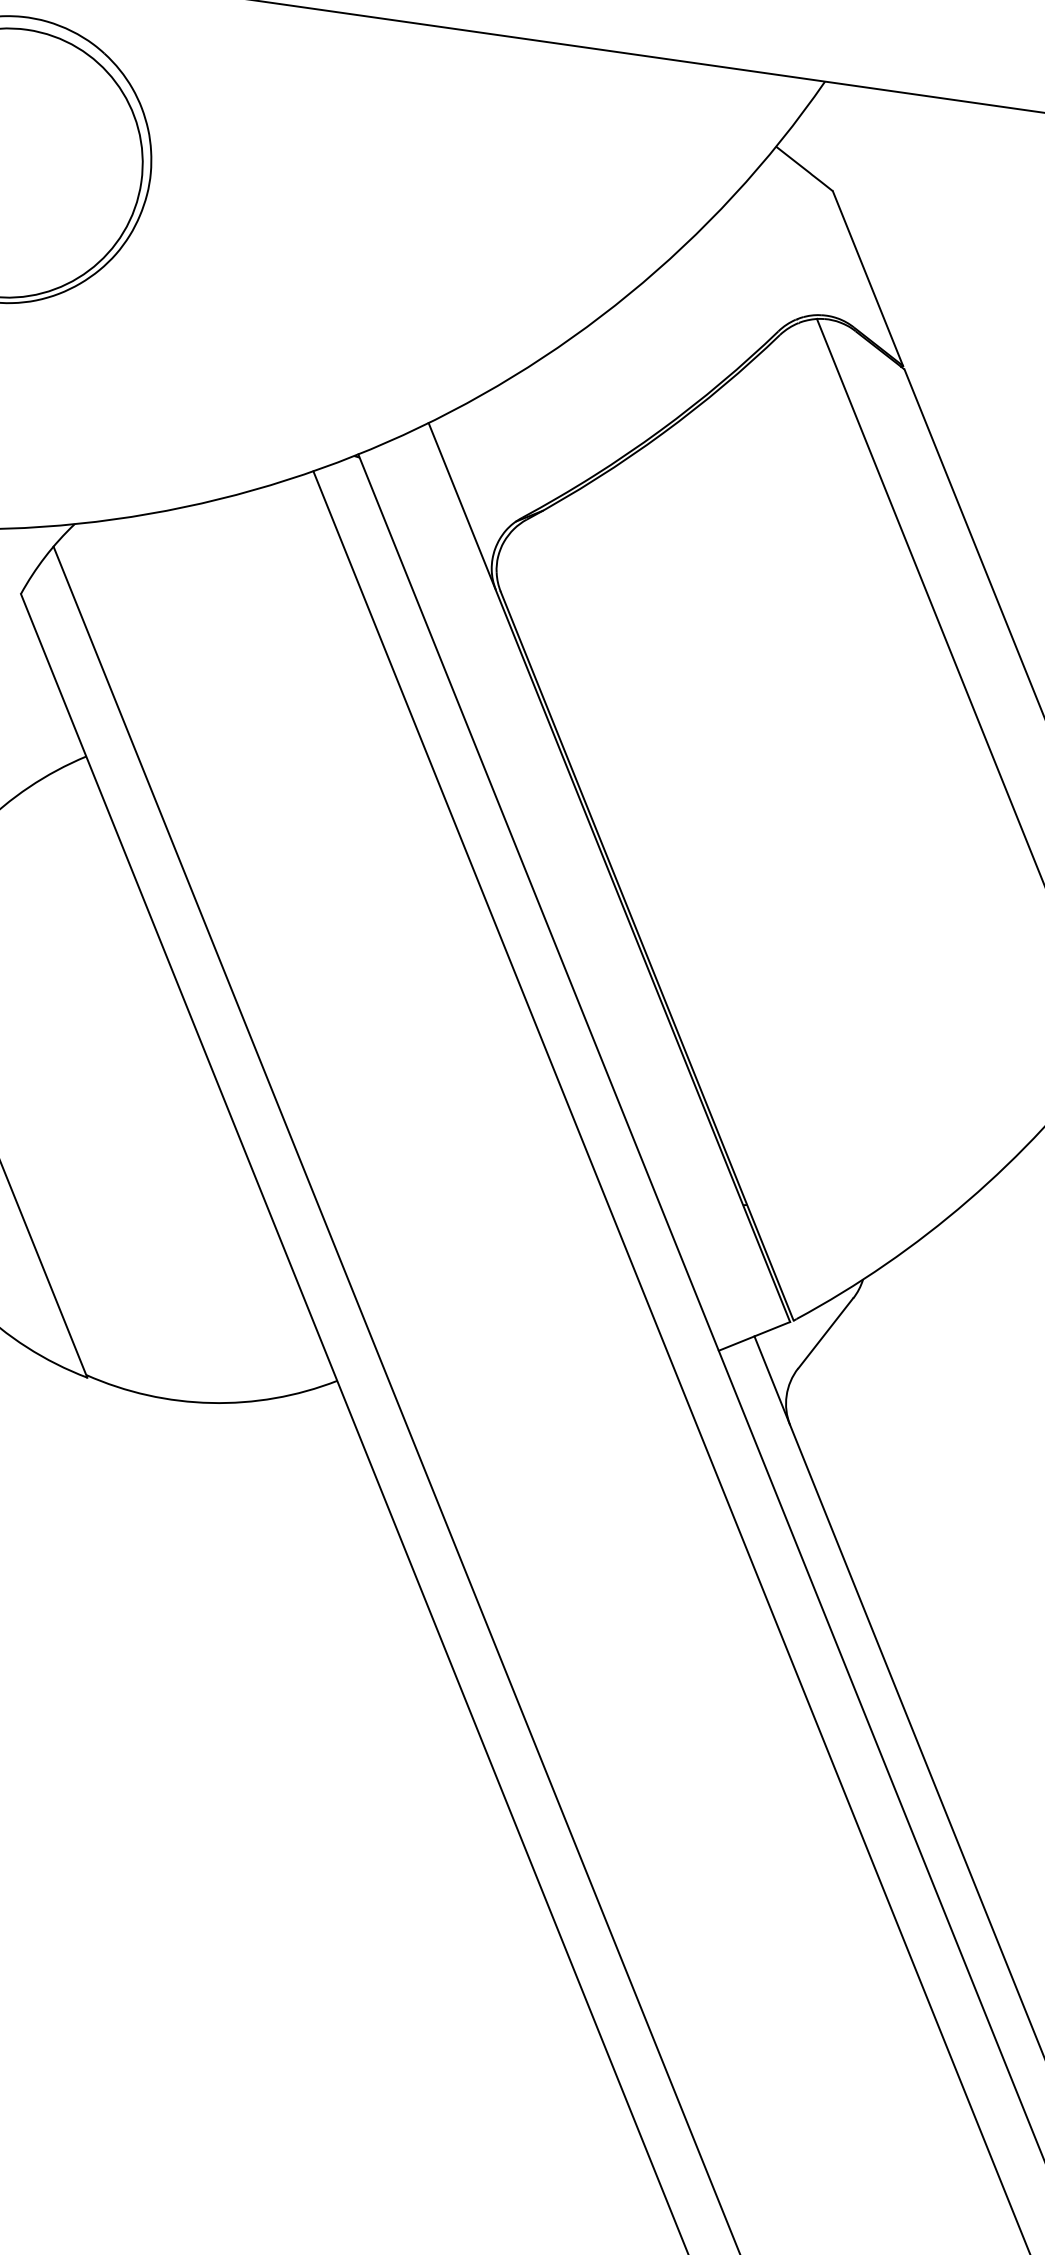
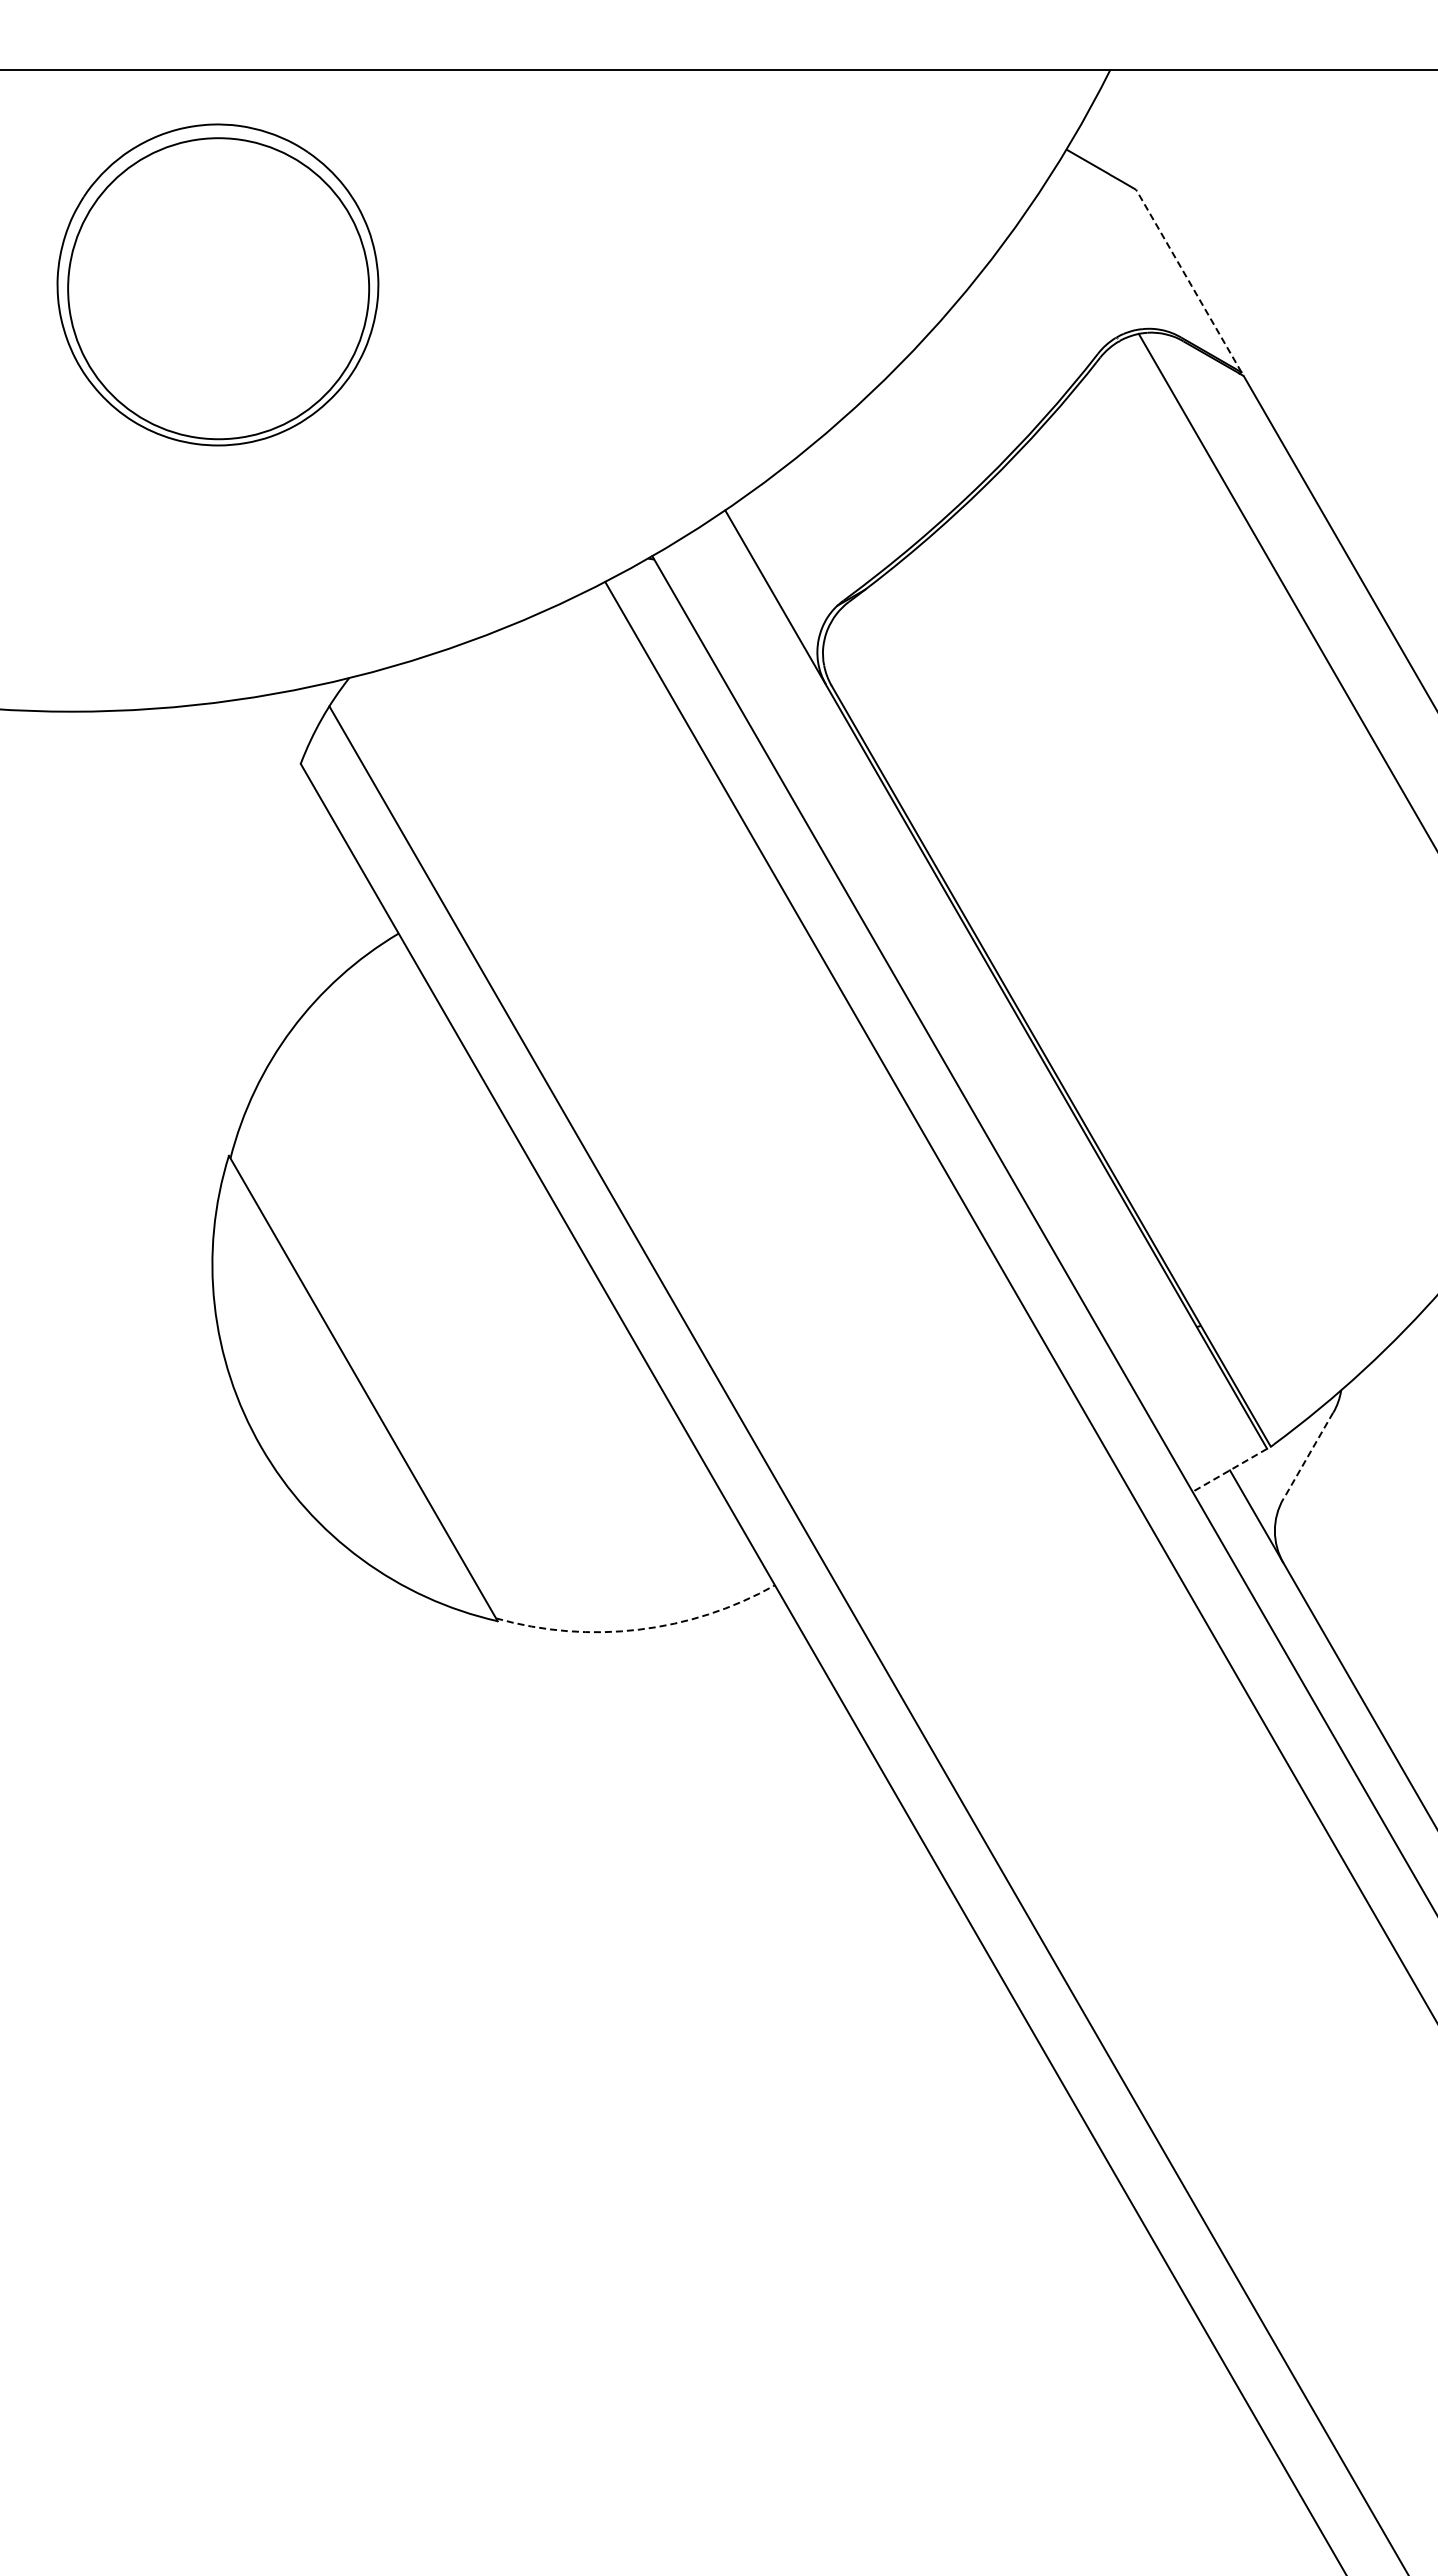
line: (867, 277) -> (1188, 280), solid -> dashed
line: (825, 1333) -> (1308, 1455), solid -> dashed
line: (754, 1336) -> (1229, 1470), solid -> dashed
arc: (210, 1402) -> (638, 1629), solid -> dashed

